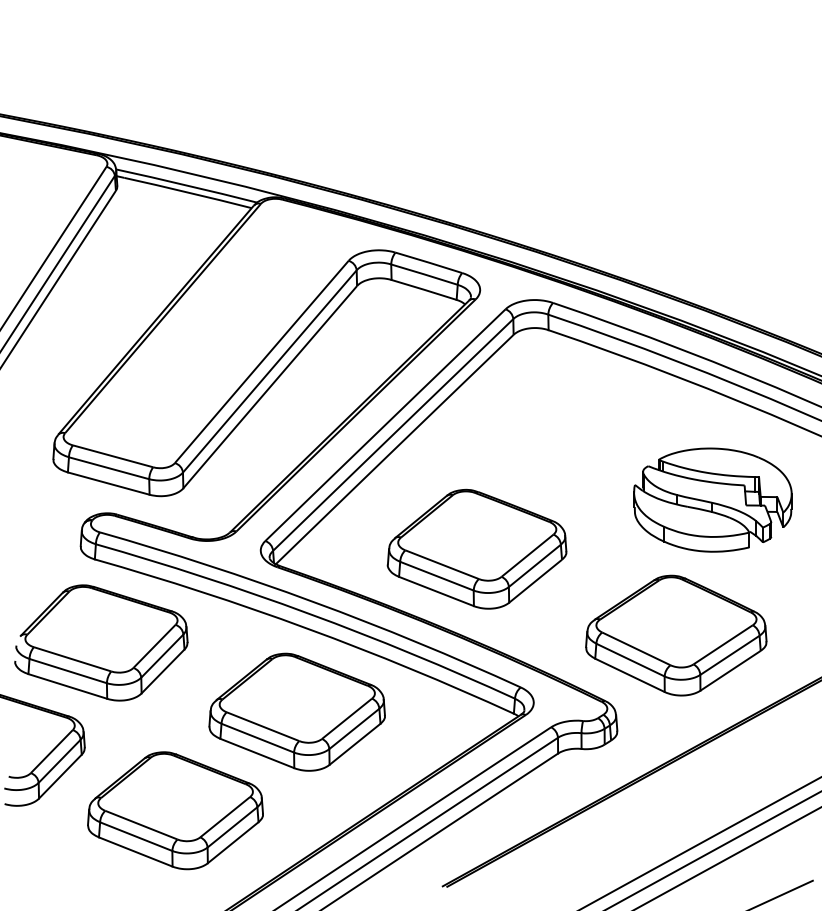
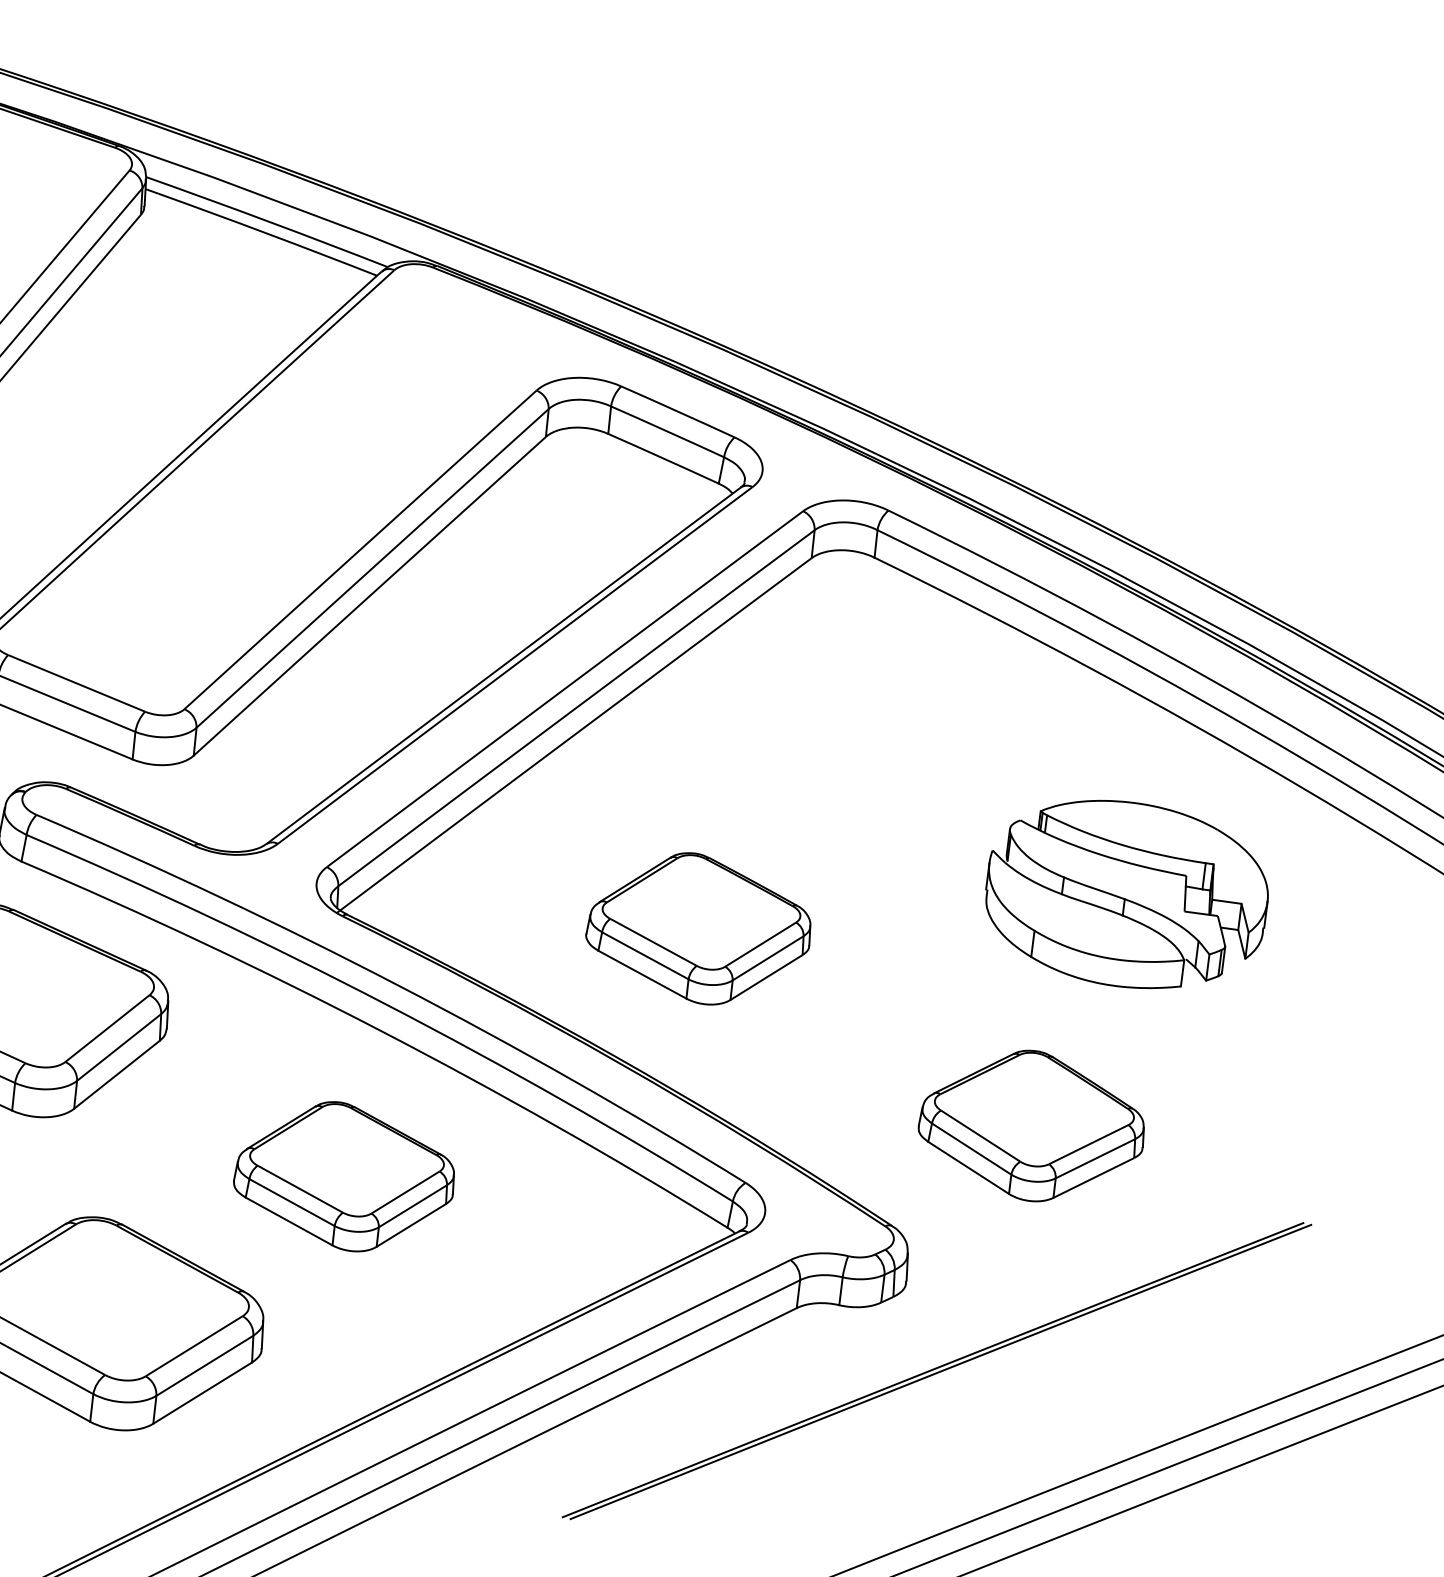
part: (476, 548) -> (698, 927), size x0.7
part: (676, 635) -> (1032, 1125), size x0.7
part: (296, 711) -> (343, 1175), size x0.7

